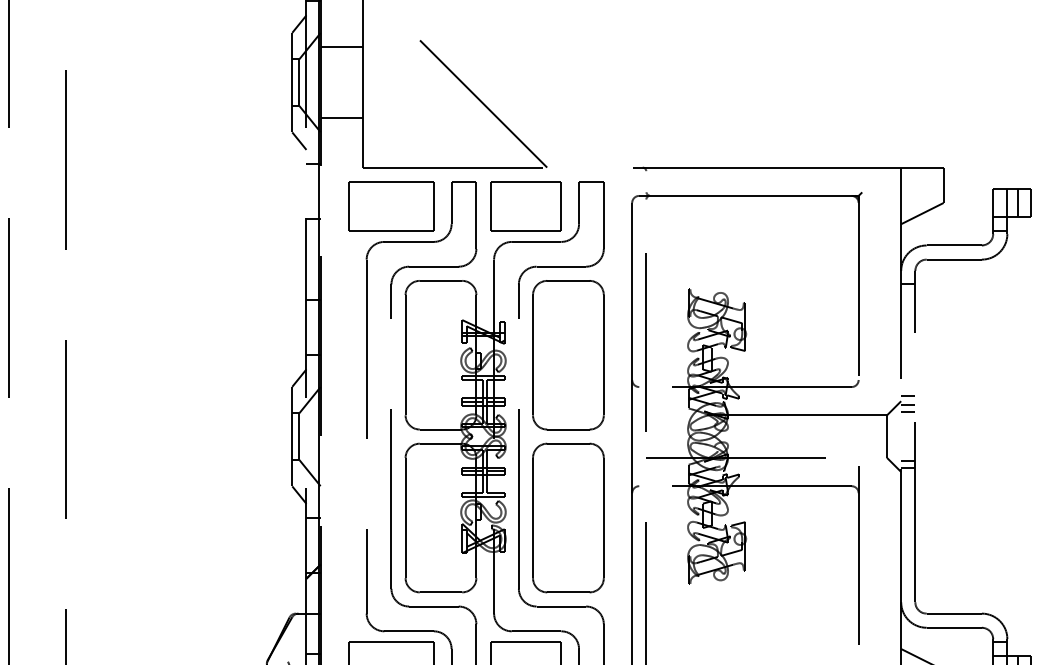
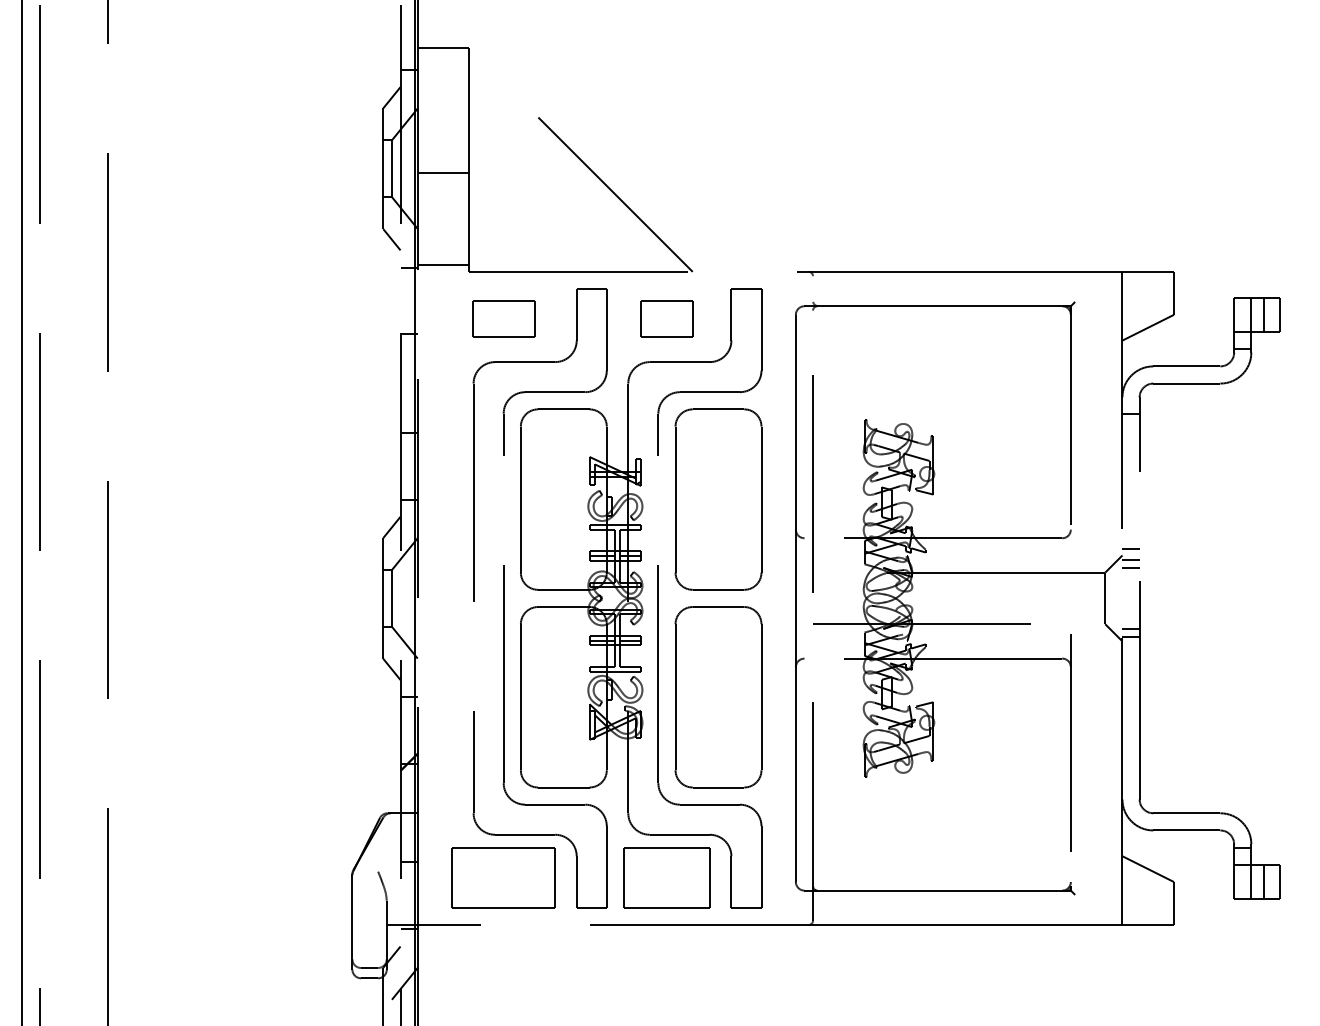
line: (341, 47) -> (443, 172), moved
line: (341, 117) -> (443, 264), moved
part: (391, 206) -> (503, 318), size x0.6
part: (525, 206) -> (666, 318), size x0.6

